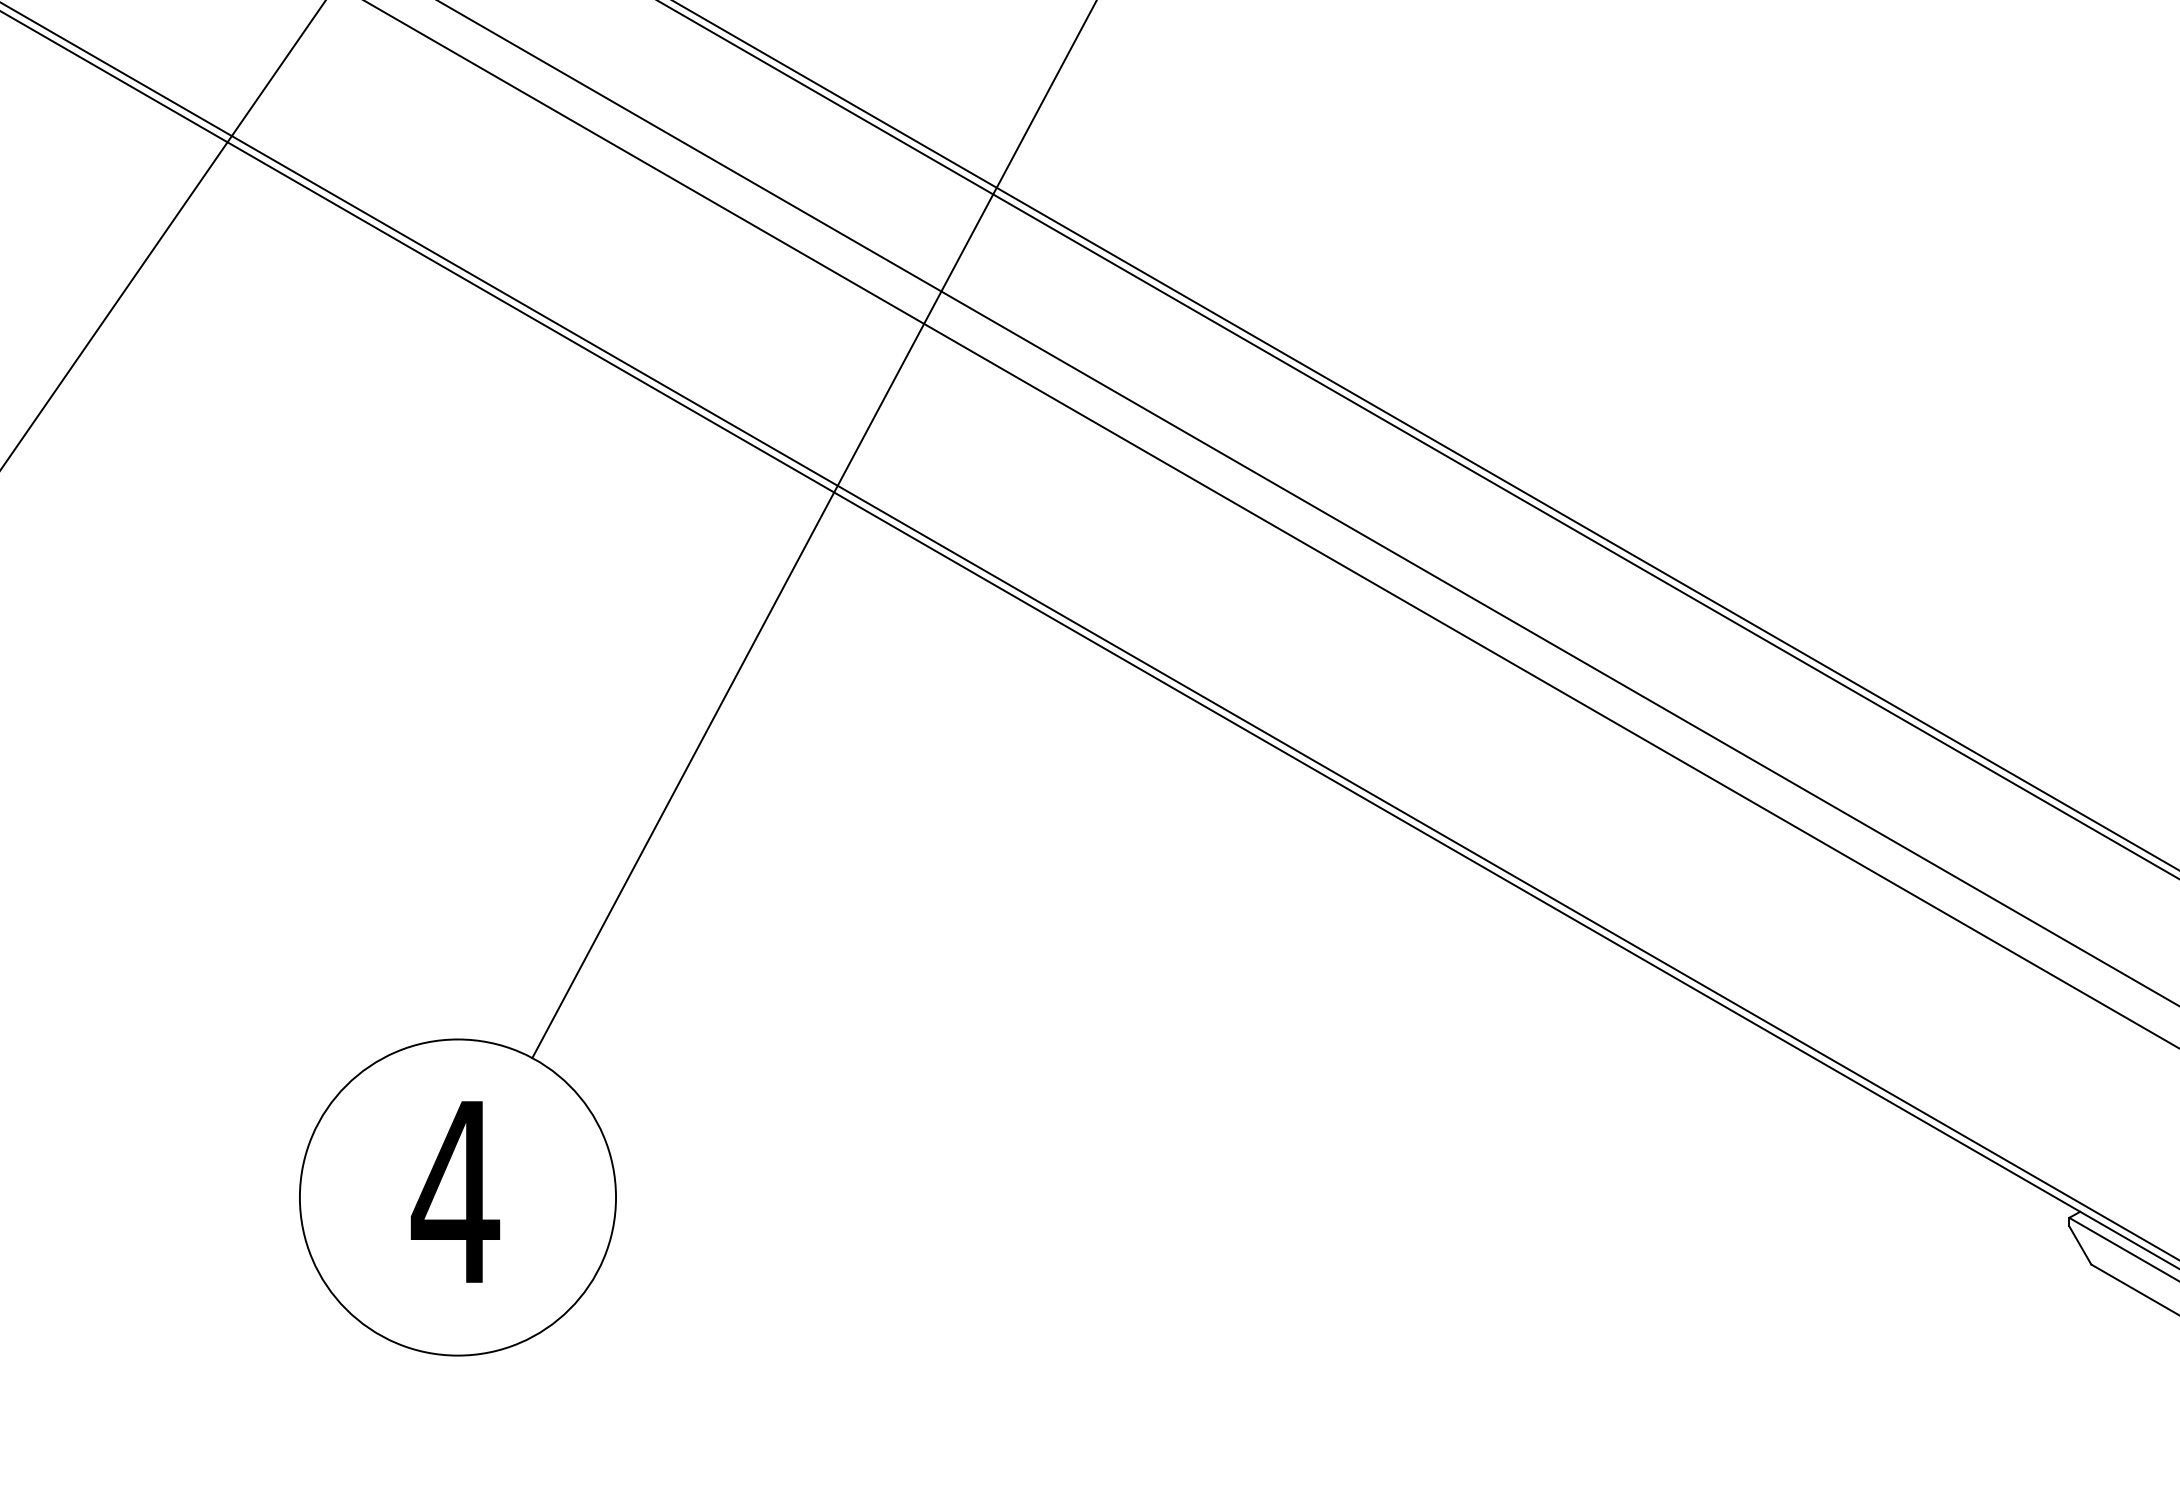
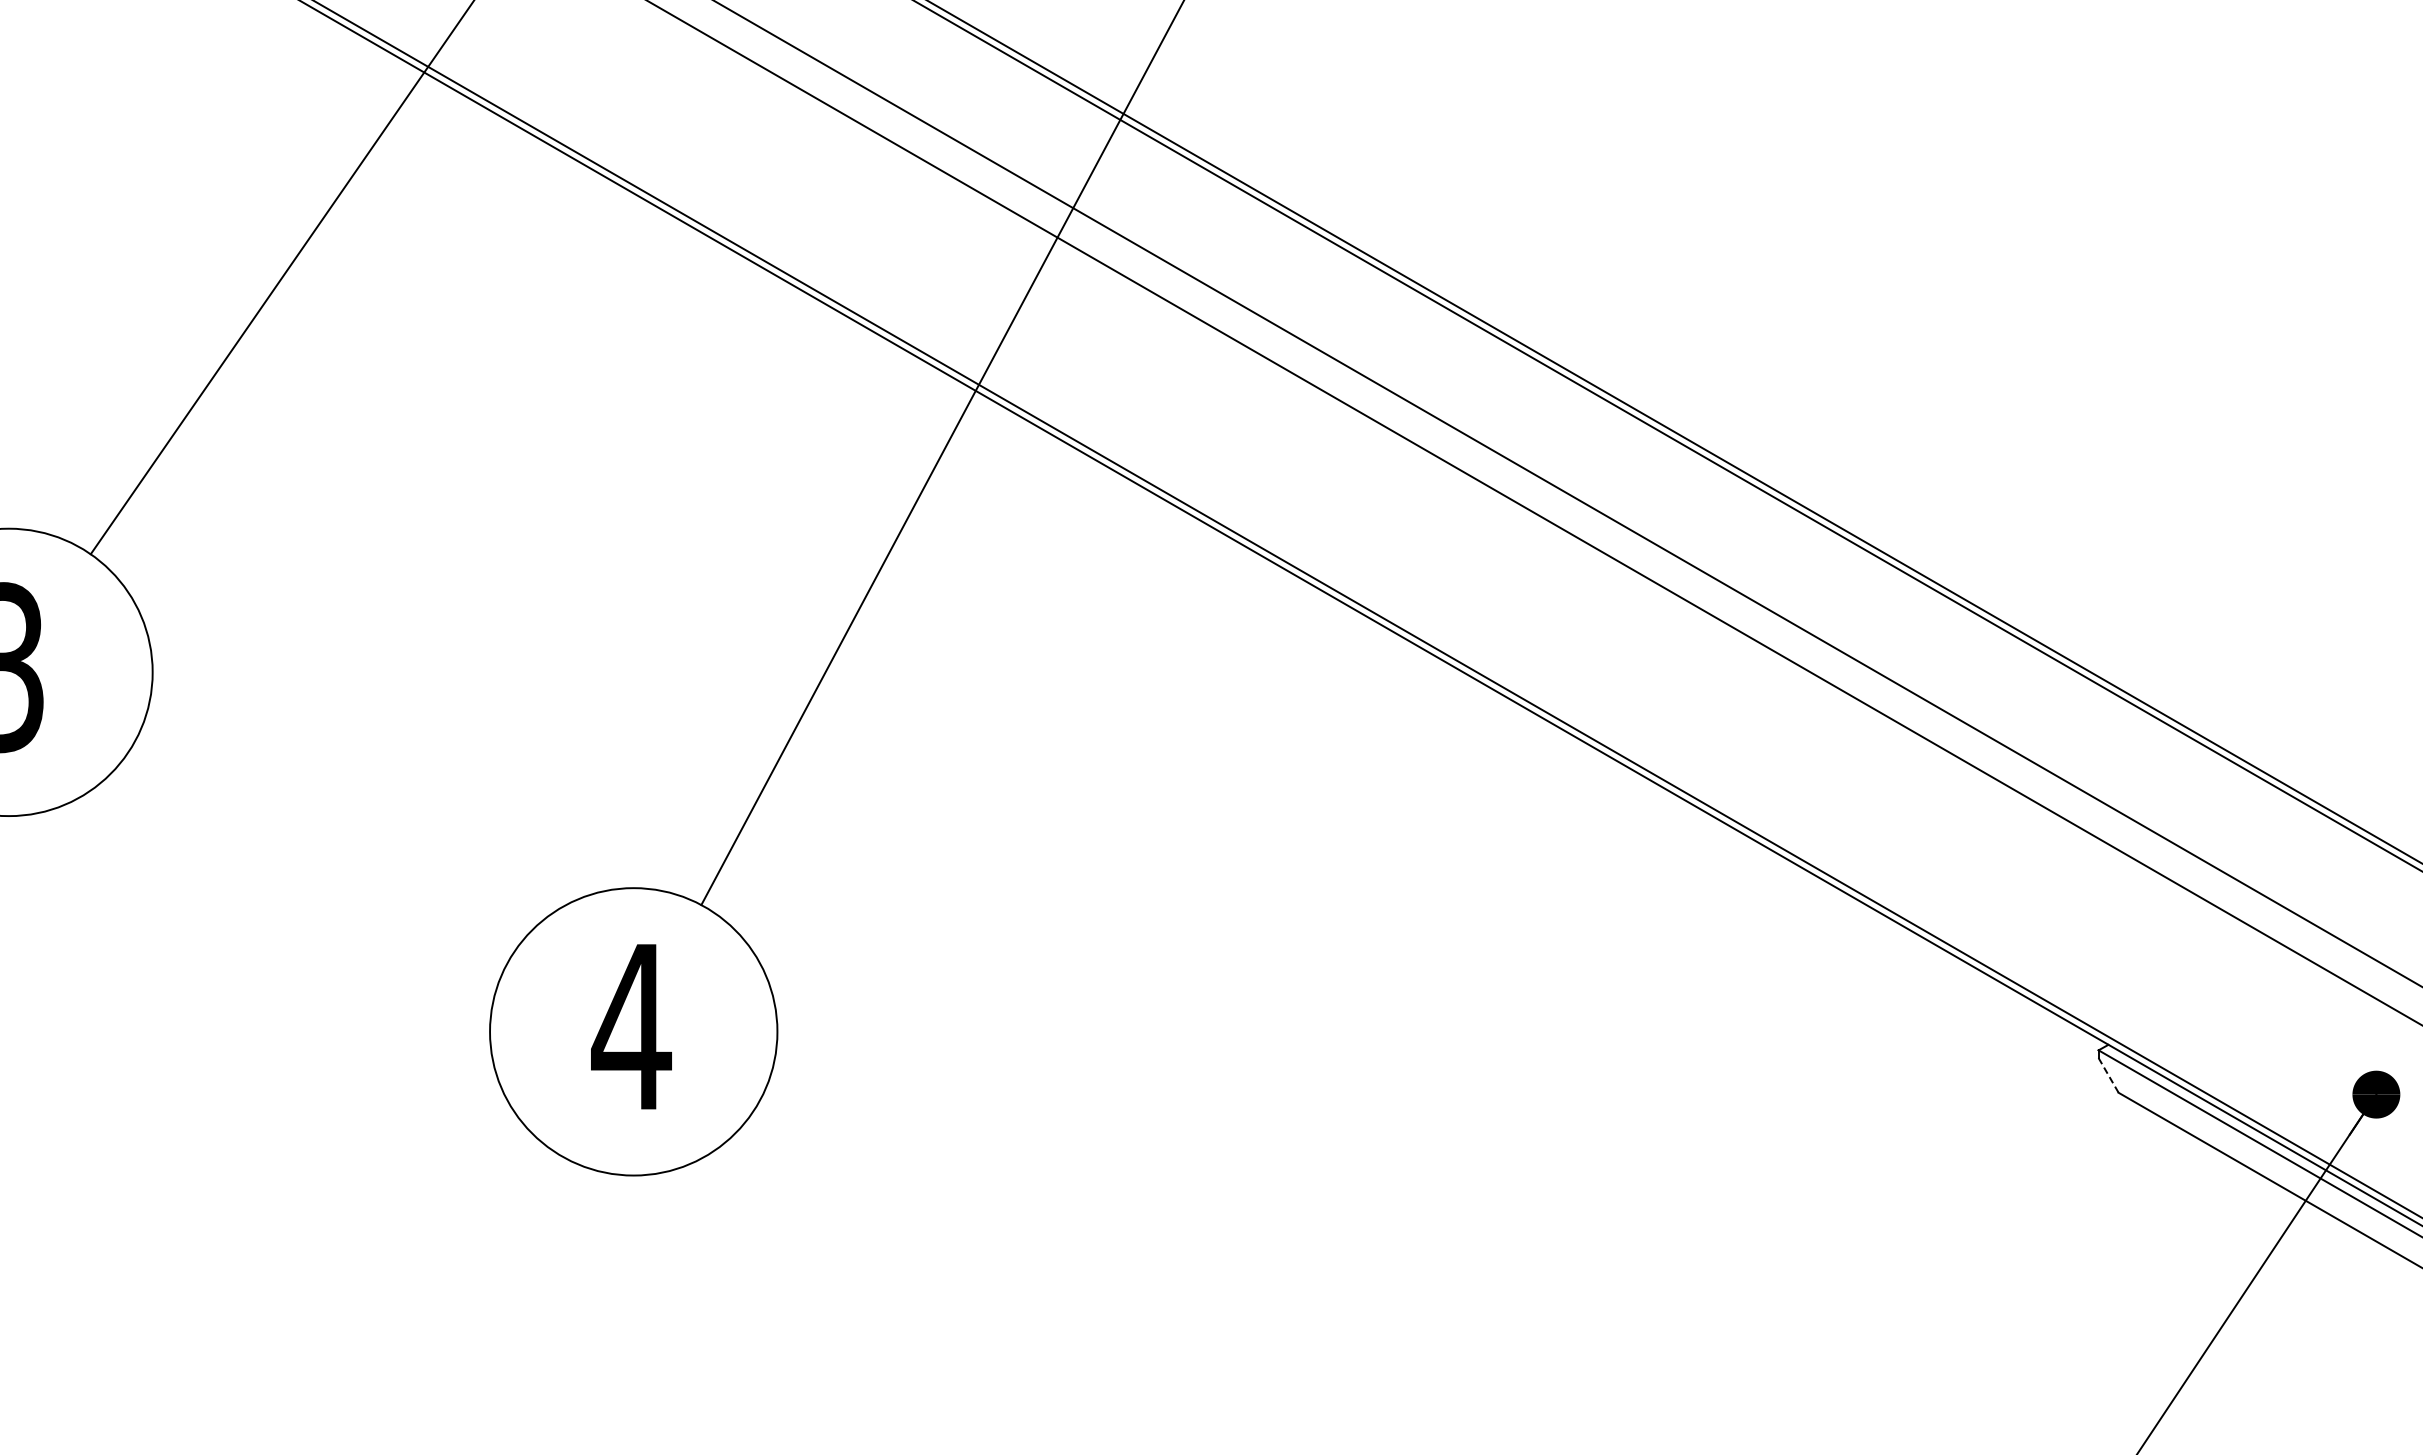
line: (2080, 1245) -> (2108, 1075), solid -> dashed

